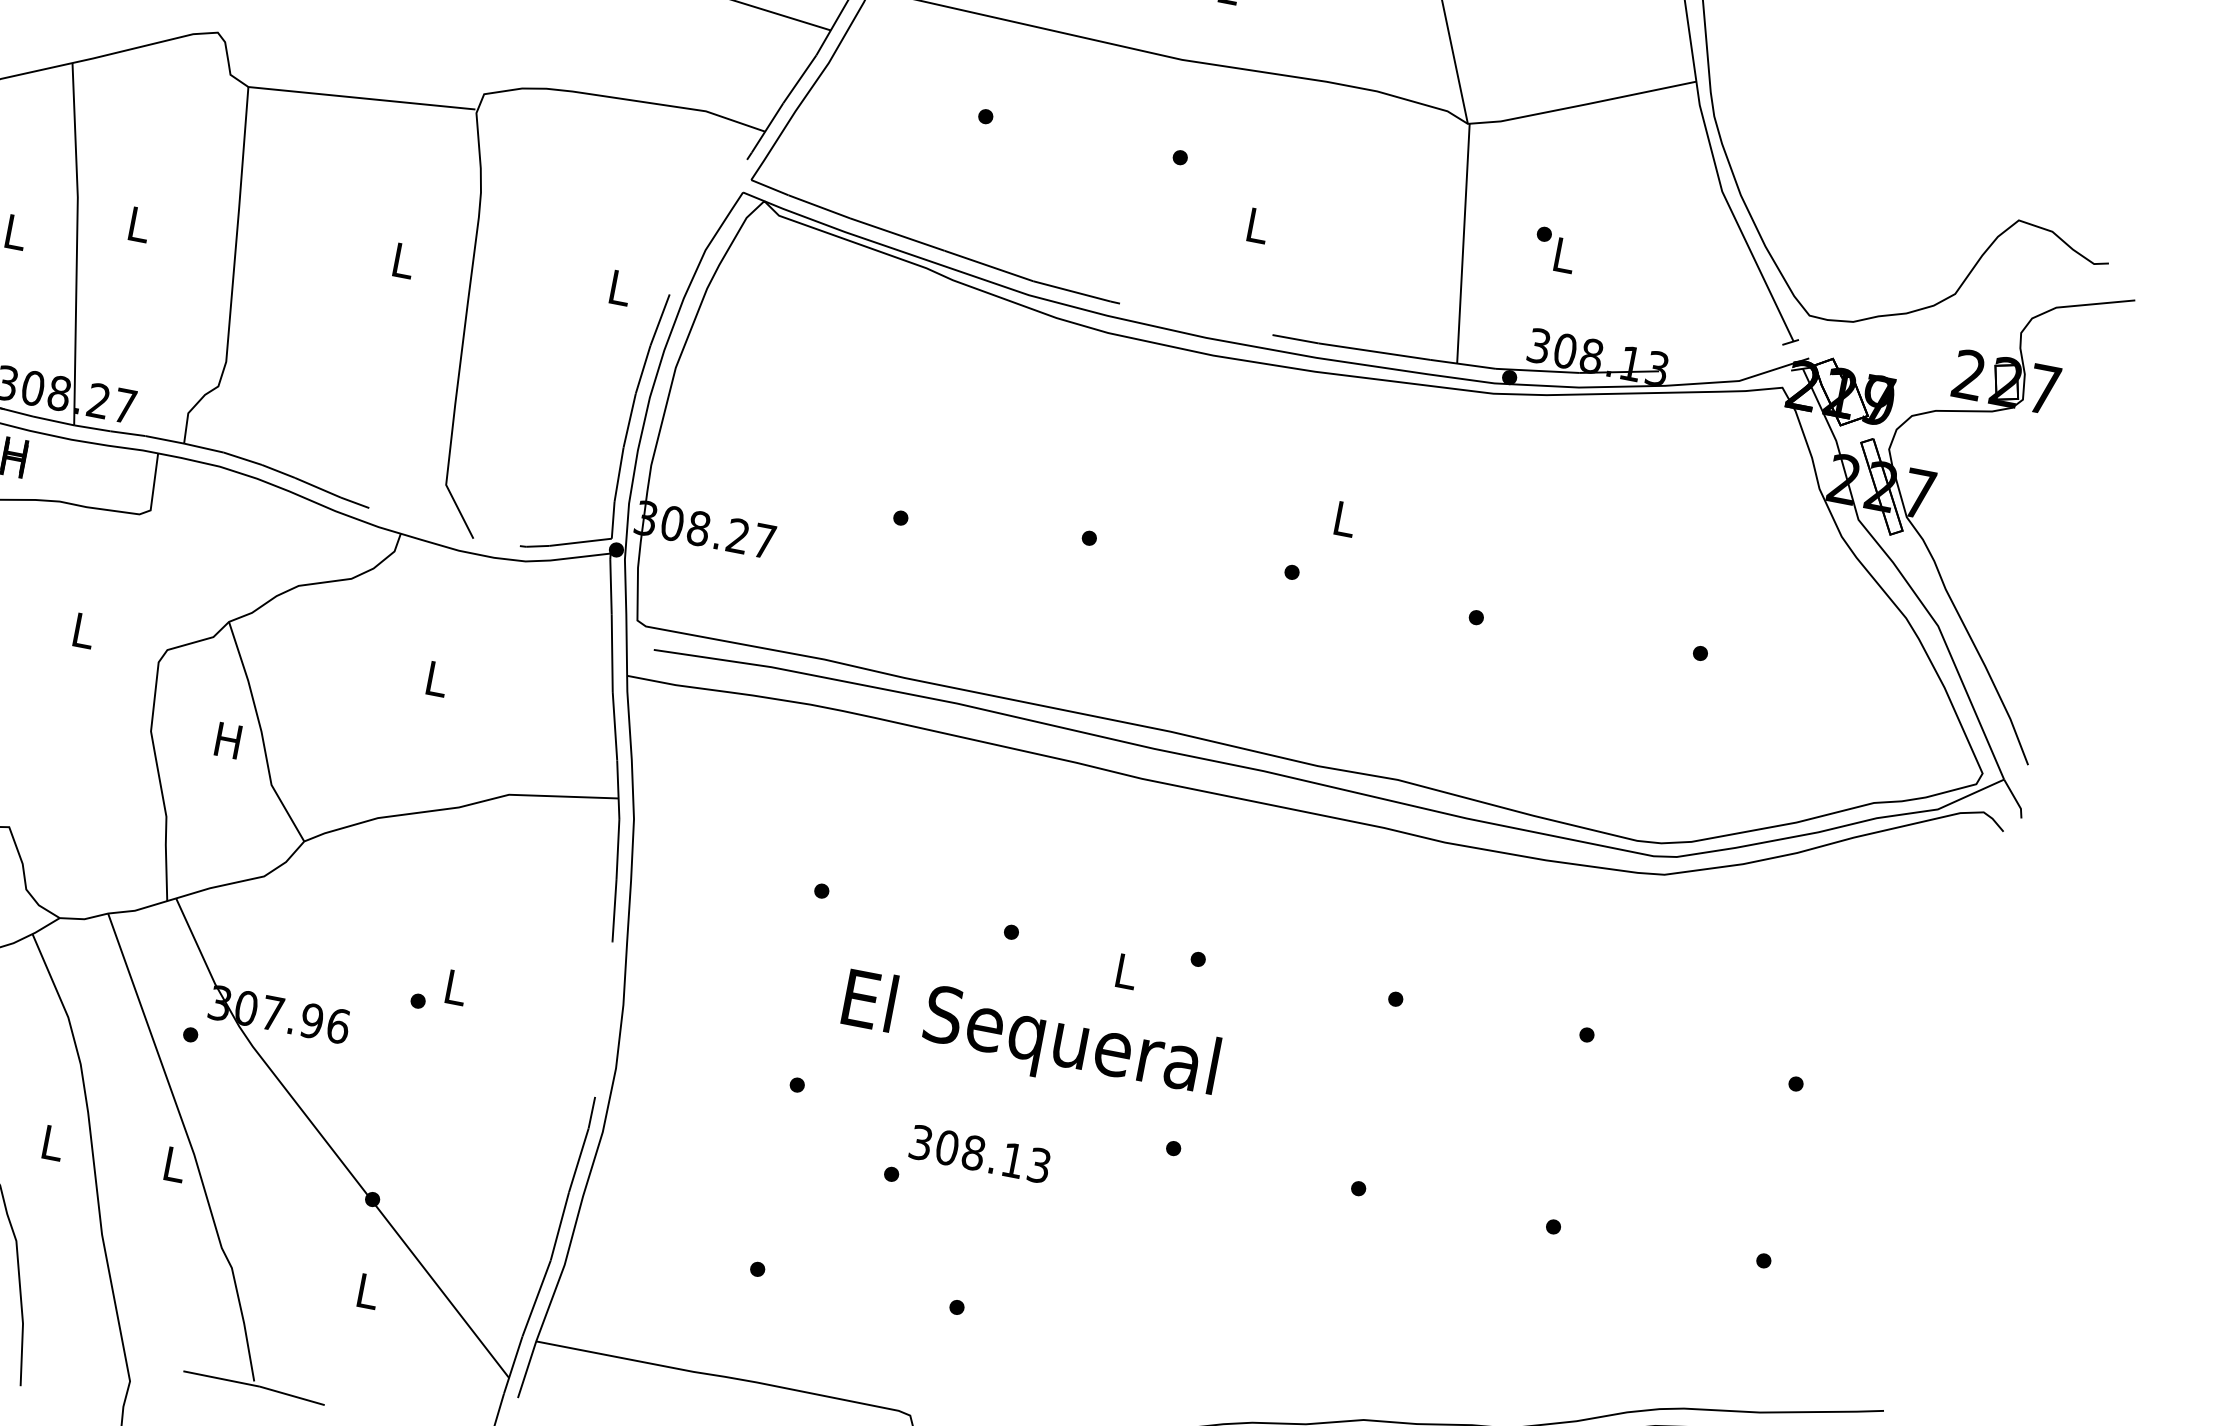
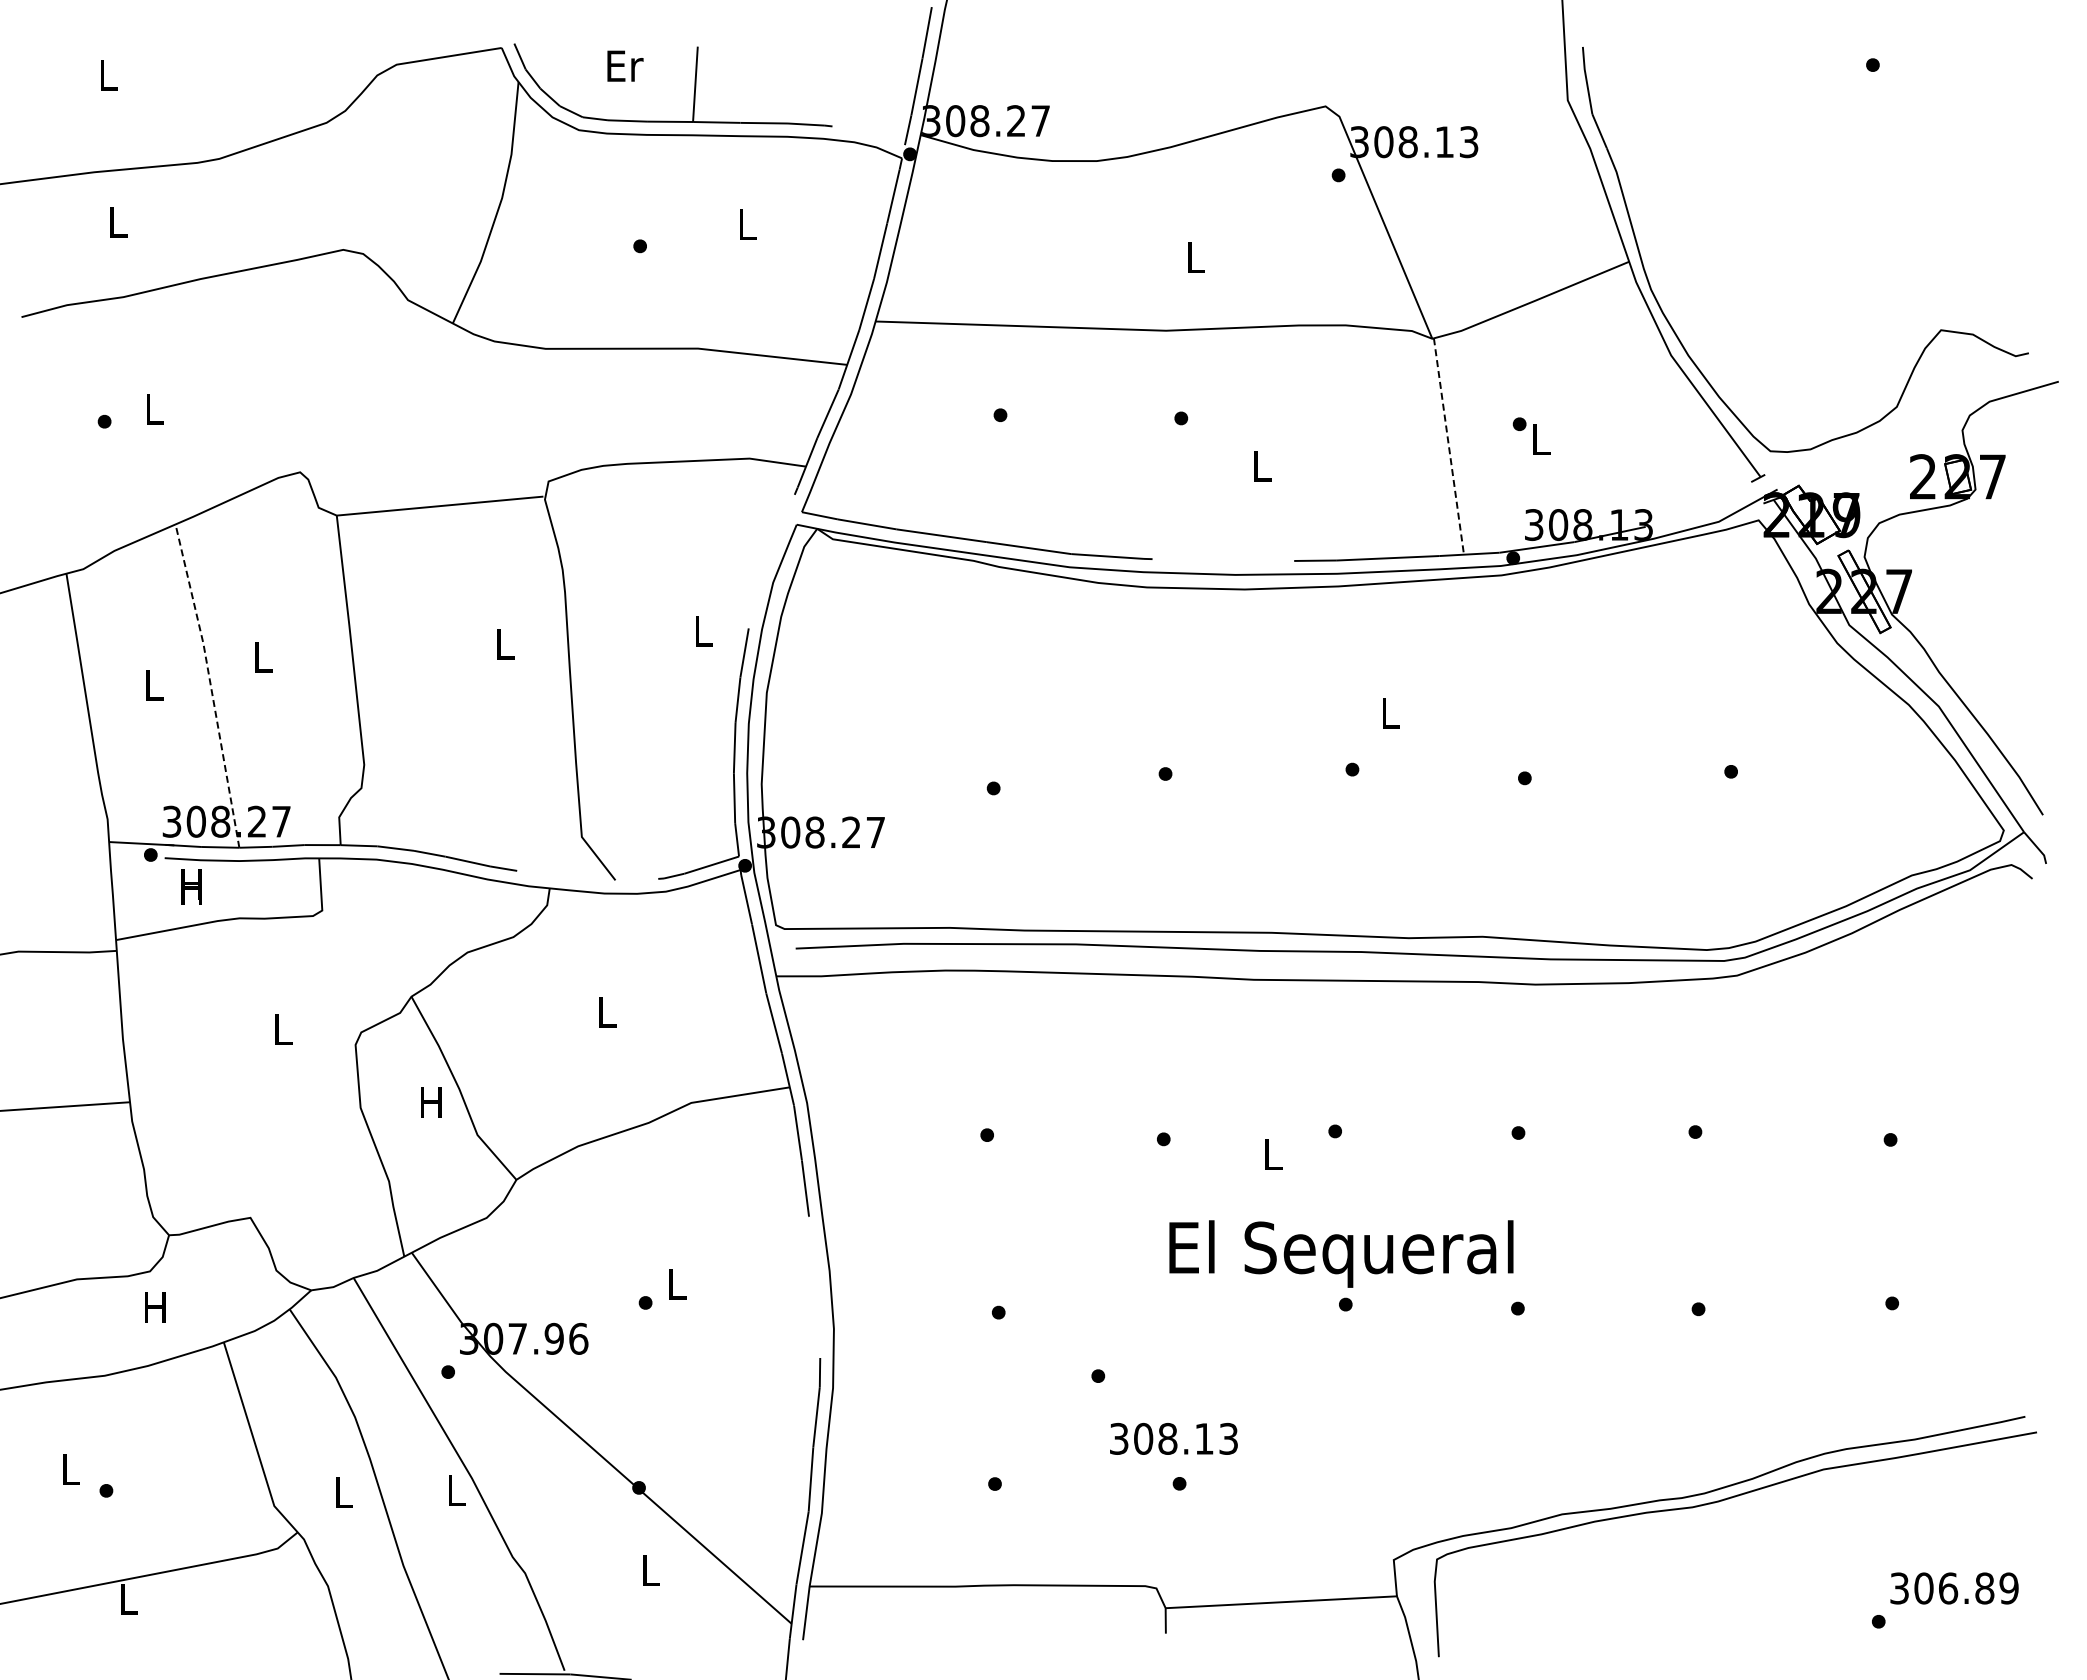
line: (76, 243) -> (210, 684), solid -> dashed
line: (1463, 244) -> (1449, 447), solid -> dashed
text: (1030, 1037) -> (1341, 1253), moved
text: (979, 1153) -> (1173, 1438), moved

